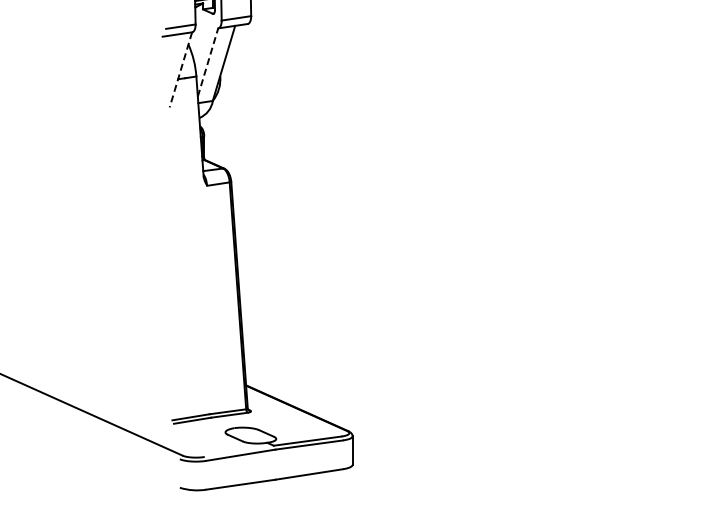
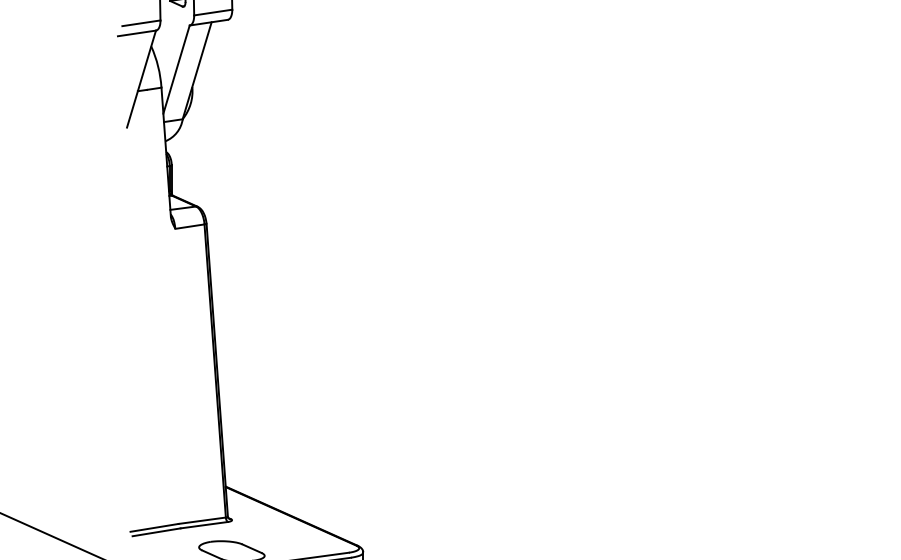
line: (208, 62) -> (177, 69), dashed -> solid
line: (180, 70) -> (140, 79), dashed -> solid

